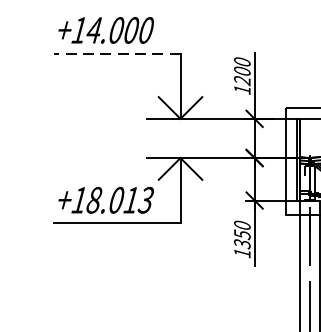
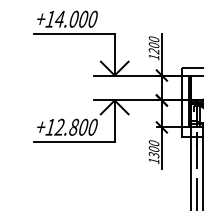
line: (117, 52) -> (74, 33), dashed -> solid
text: (118, 199) -> (75, 126), +18.013 -> +12.800
text: (241, 233) -> (153, 148), 1350 -> 1300

